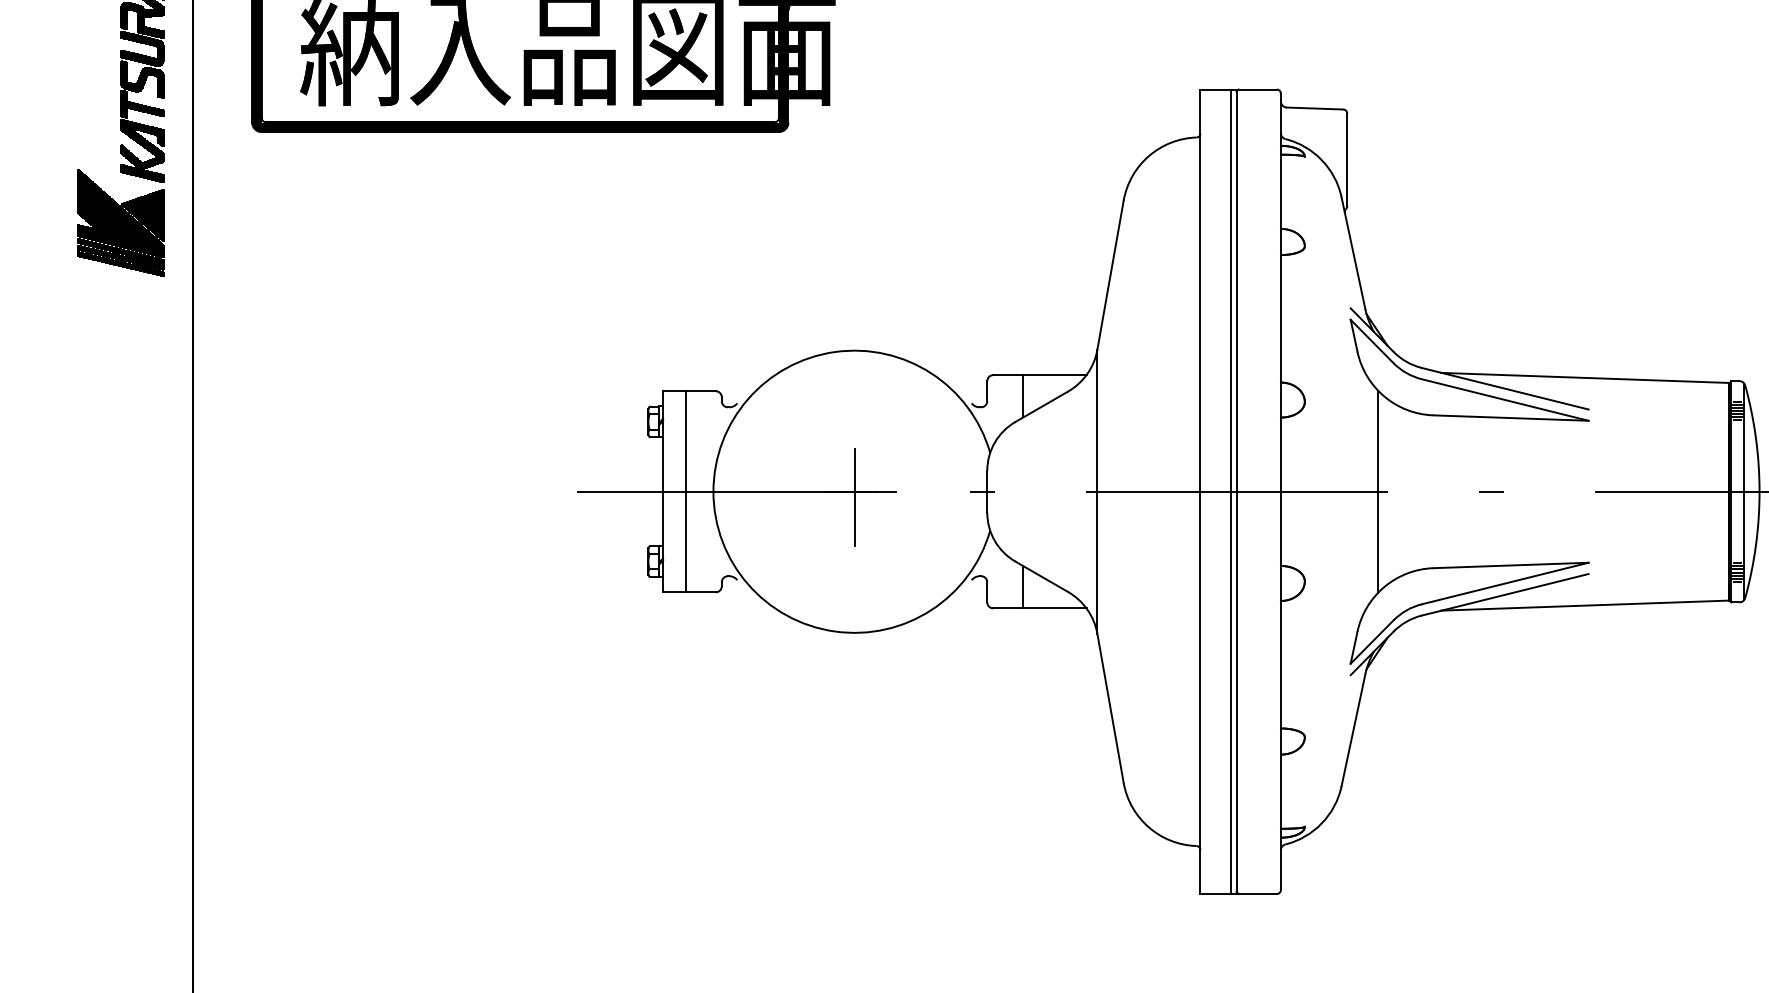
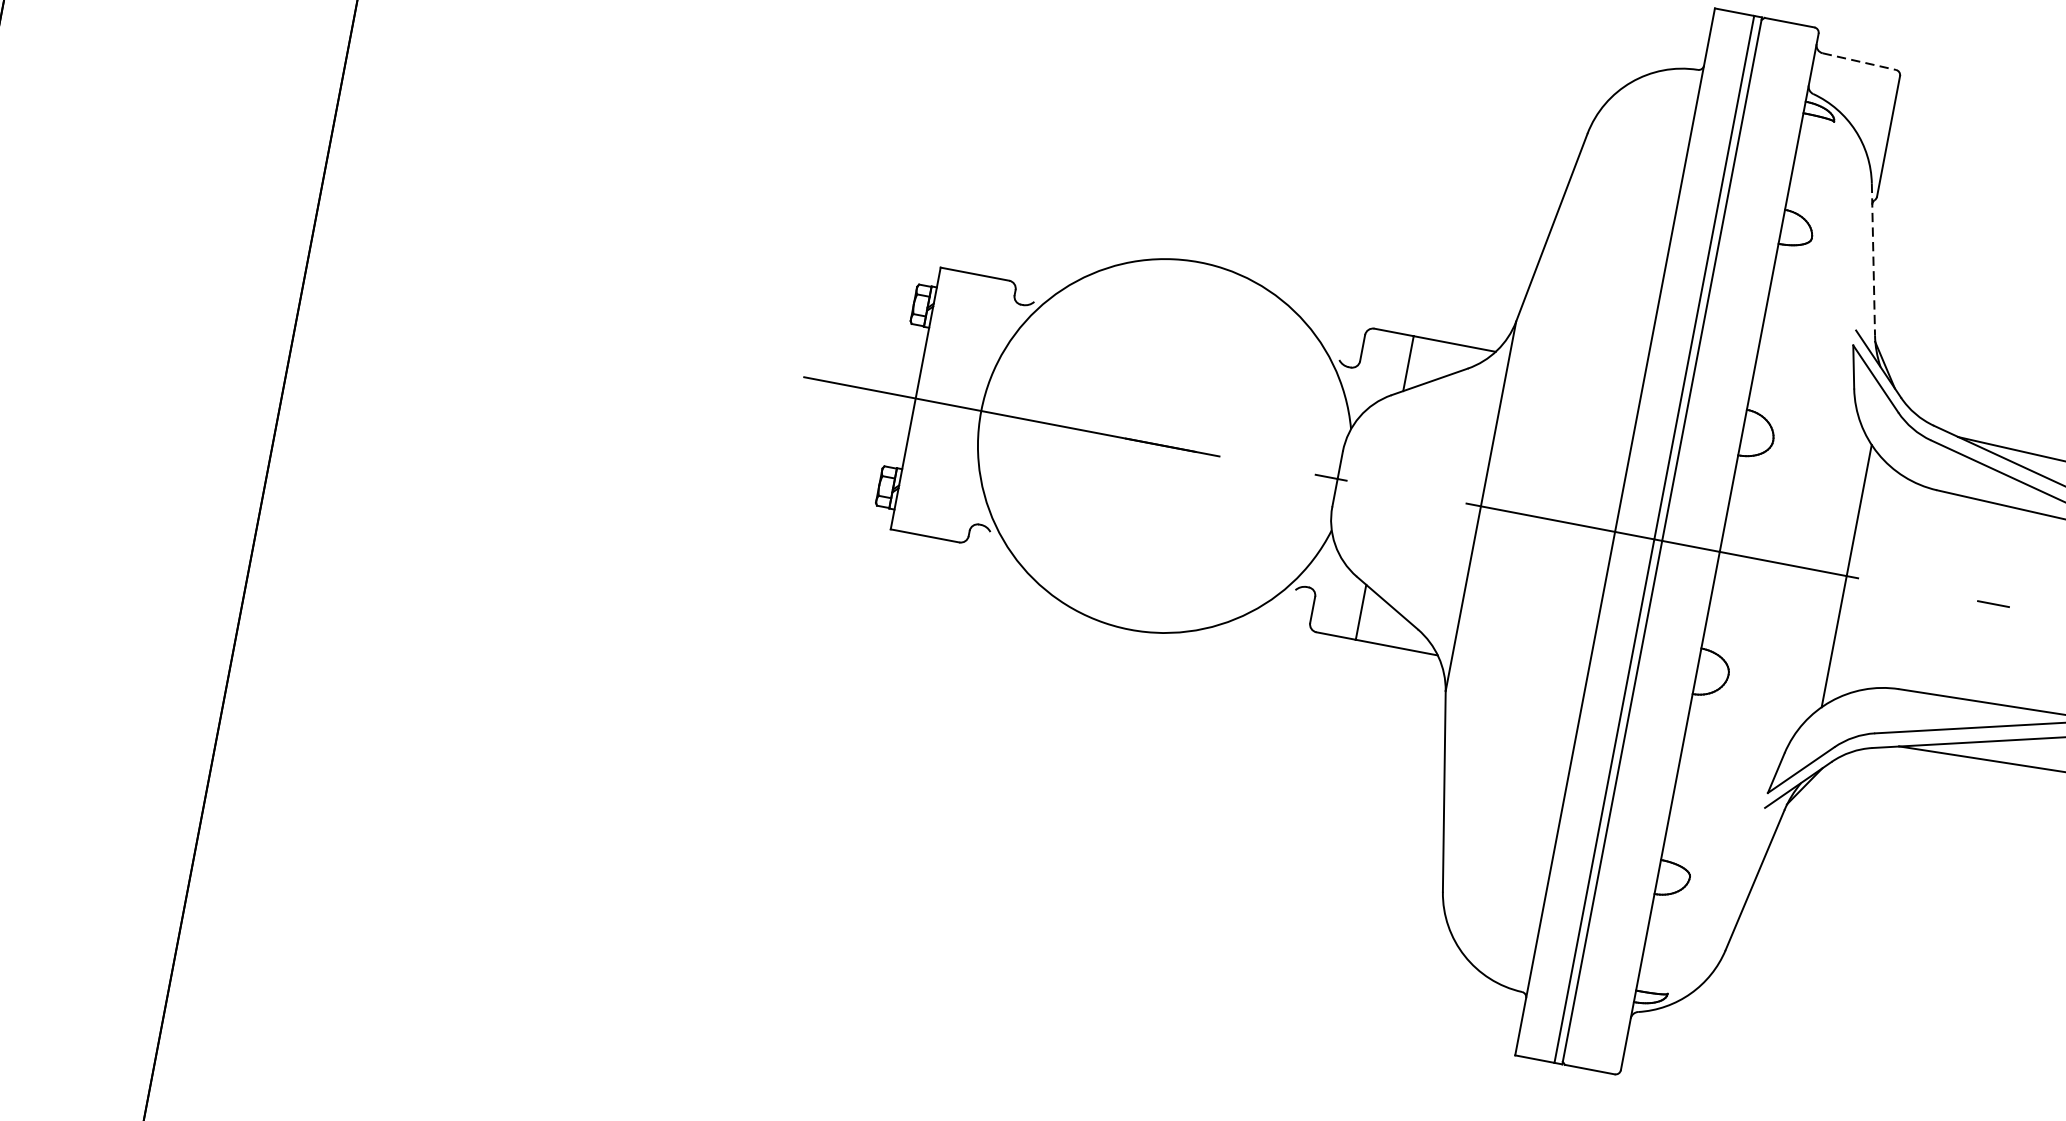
line: (1315, 108) -> (1859, 61), solid -> dashed
line: (1353, 253) -> (1873, 259), solid -> dashed
line: (685, 491) -> (944, 403), removed
line: (854, 497) -> (1163, 453), removed

